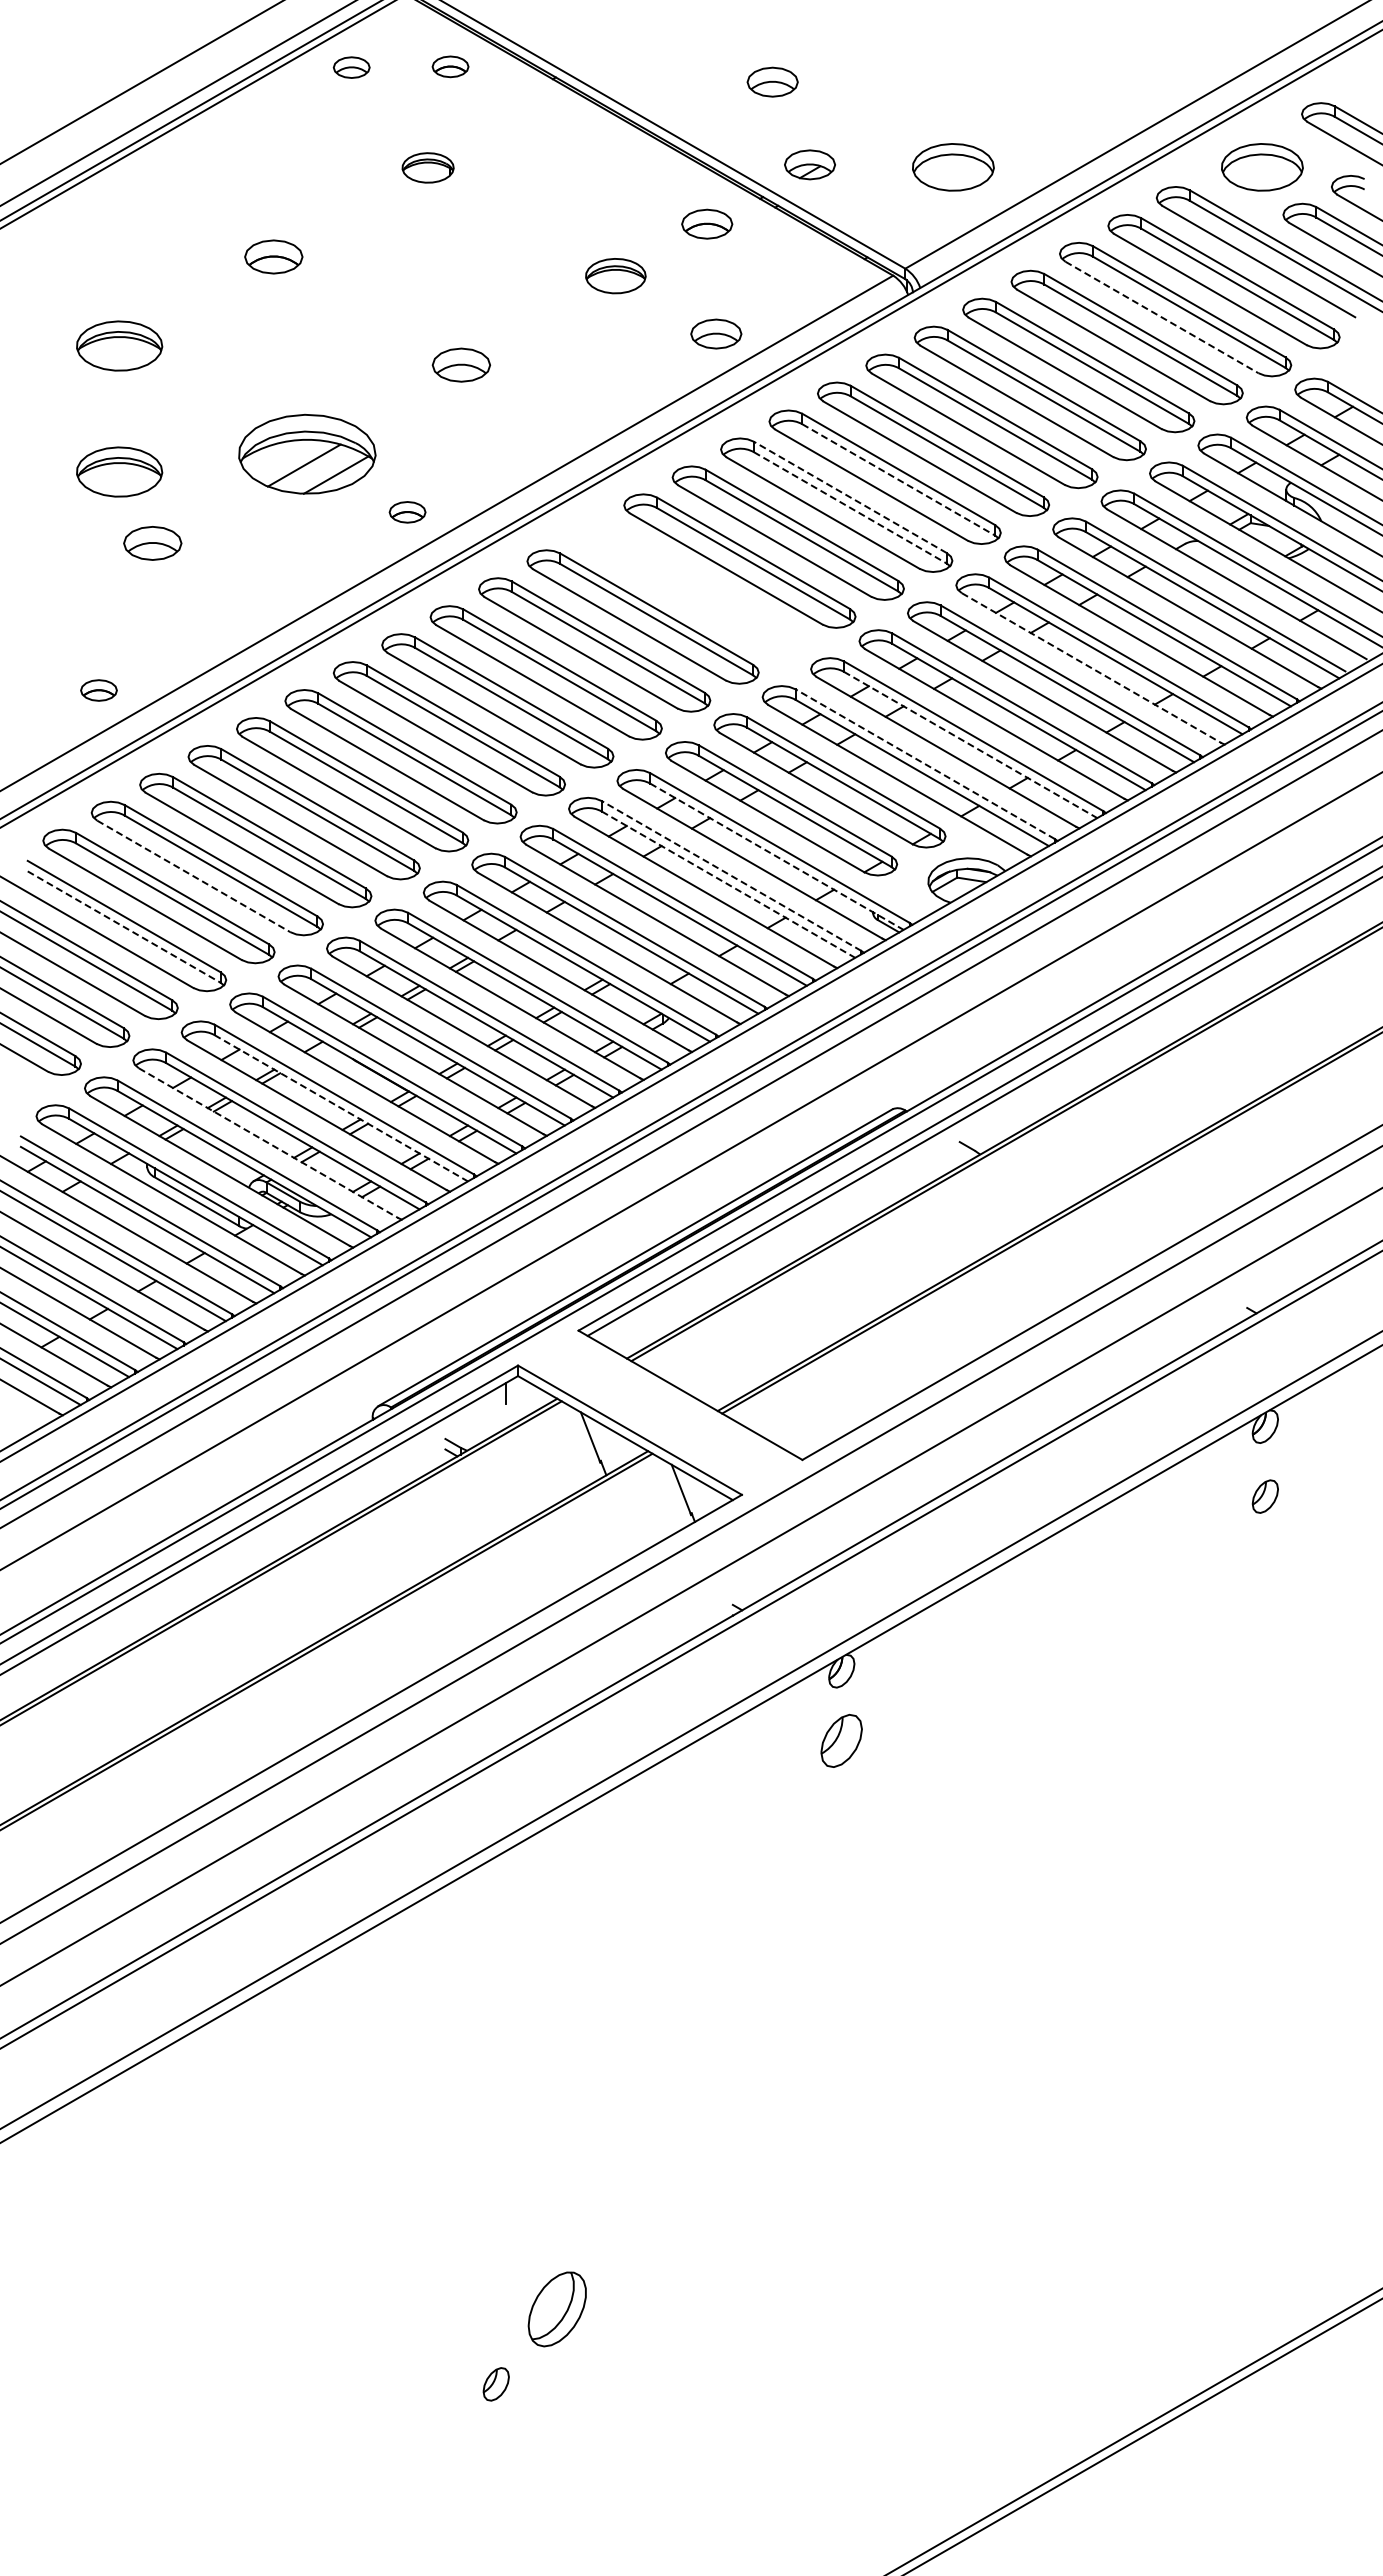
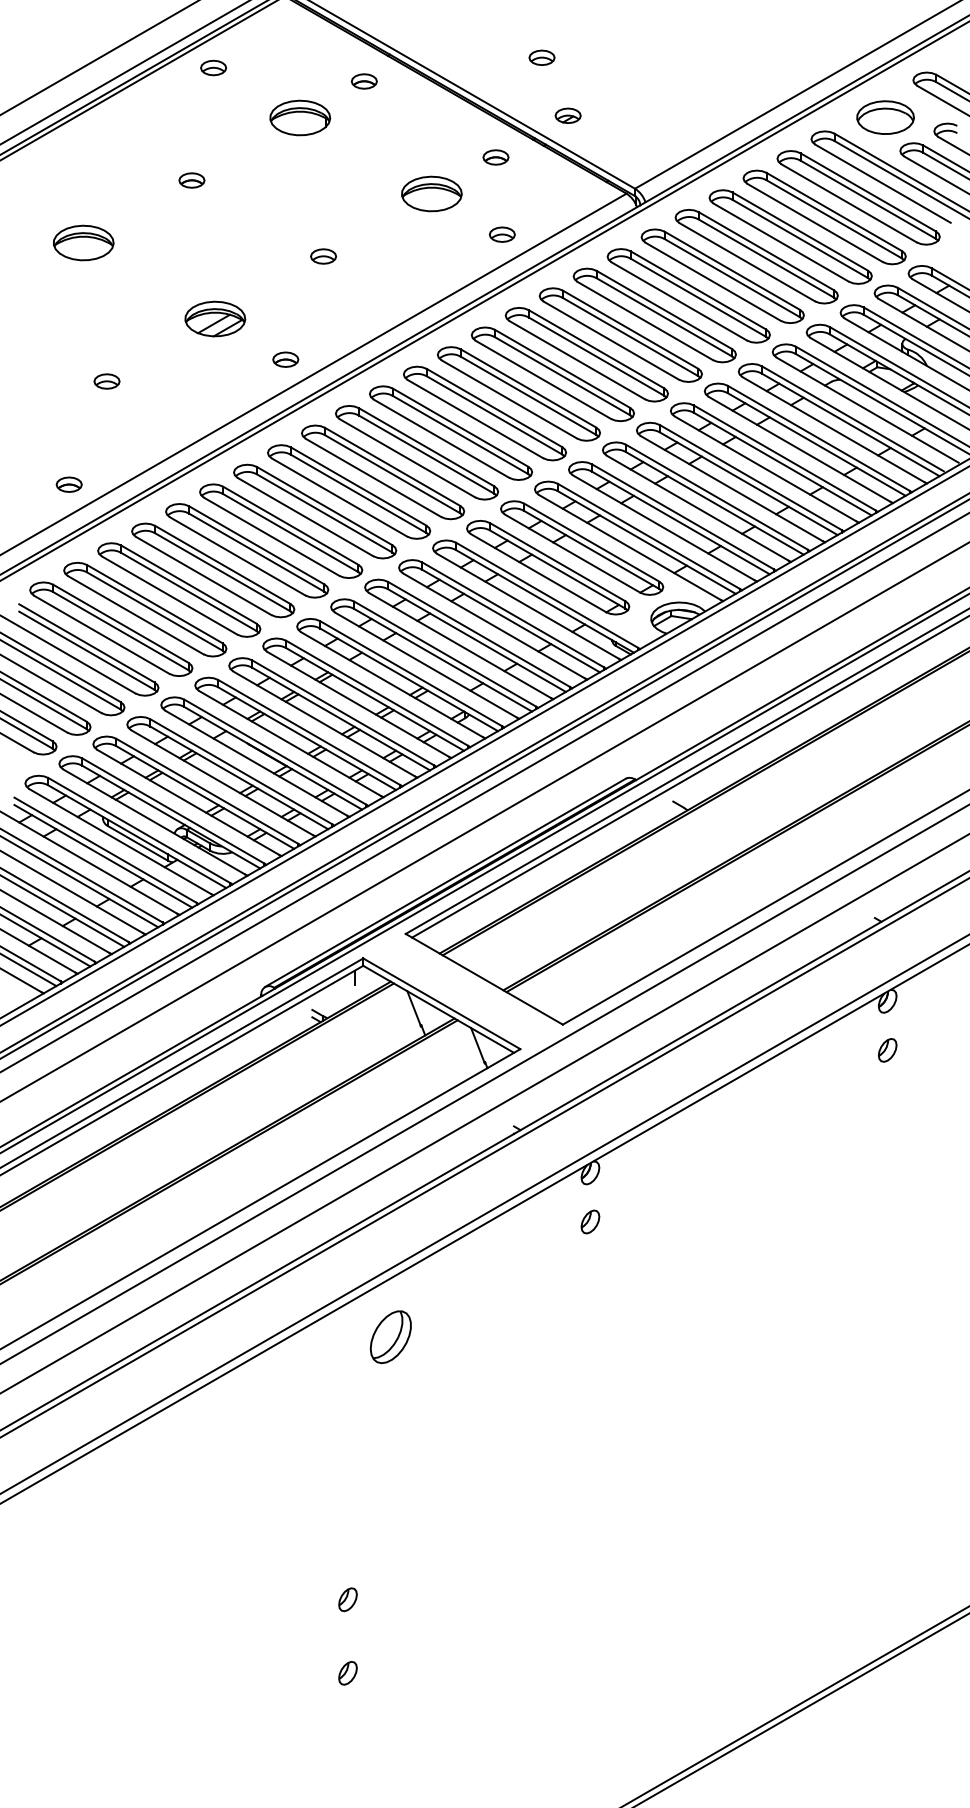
part: (450, 66) -> (364, 81), moved
part: (351, 67) -> (213, 67), moved
part: (772, 81) -> (541, 57), size x0.71
part: (809, 164) -> (567, 115), size x0.71
part: (427, 167) -> (299, 117), size x1.67
part: (953, 167) -> (668, 117), removed
part: (706, 223) -> (495, 157), size x0.71
part: (273, 256) -> (191, 180), size x0.62
part: (615, 275) -> (431, 193), size x1.43
line: (1162, 317) -> (815, 223), dashed -> solid
part: (715, 334) -> (501, 234), size x0.71
part: (461, 365) -> (323, 256), size x0.62
part: (306, 454) -> (214, 319), size x0.62
part: (119, 471) -> (83, 331), removed
line: (899, 480) -> (630, 337), dashed -> solid
line: (849, 497) -> (595, 349), dashed -> solid
line: (850, 508) -> (596, 357), dashed -> solid
part: (152, 543) -> (106, 381), size x0.62
part: (690, 588) -> (484, 413), added
line: (1091, 668) -> (765, 469), dashed -> solid
line: (971, 745) -> (681, 523), dashed -> solid
line: (925, 764) -> (649, 536), dashed -> solid
line: (777, 857) -> (545, 601), dashed -> solid
line: (731, 875) -> (513, 614), dashed -> solid
line: (194, 876) -> (136, 615), dashed -> solid
line: (728, 884) -> (510, 620), dashed -> solid
line: (124, 927) -> (87, 651), dashed -> solid
line: (341, 1108) -> (239, 778), dashed -> solid
line: (268, 1143) -> (188, 802), dashed -> solid
part: (841, 1741) -> (590, 1222), size x0.62
part: (495, 2279) -> (347, 1599), added
part: (556, 2309) -> (390, 1337), moved

